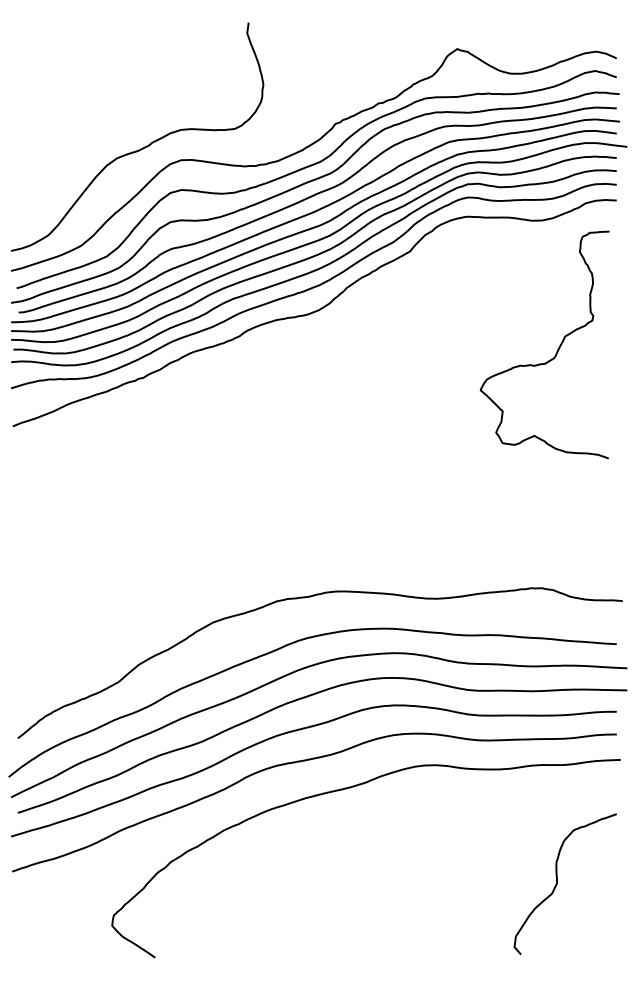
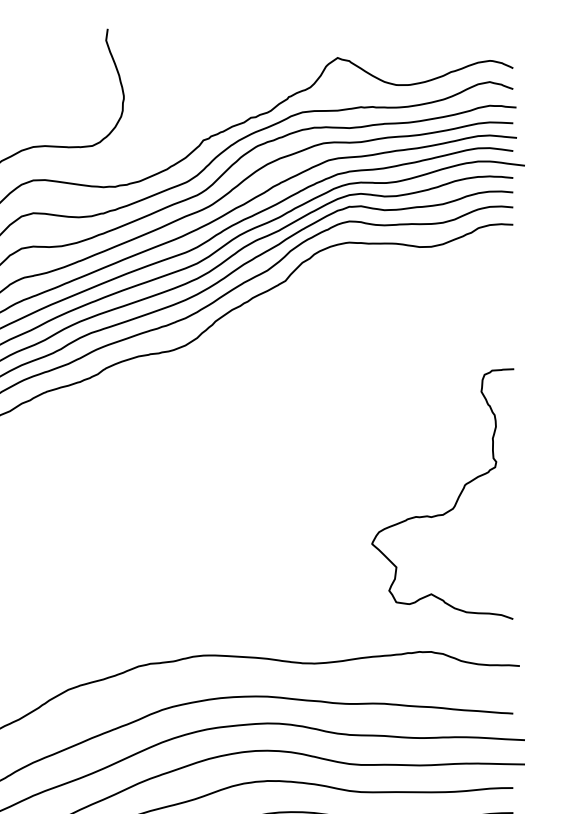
curve: (556, 351) -> (455, 501), moved

